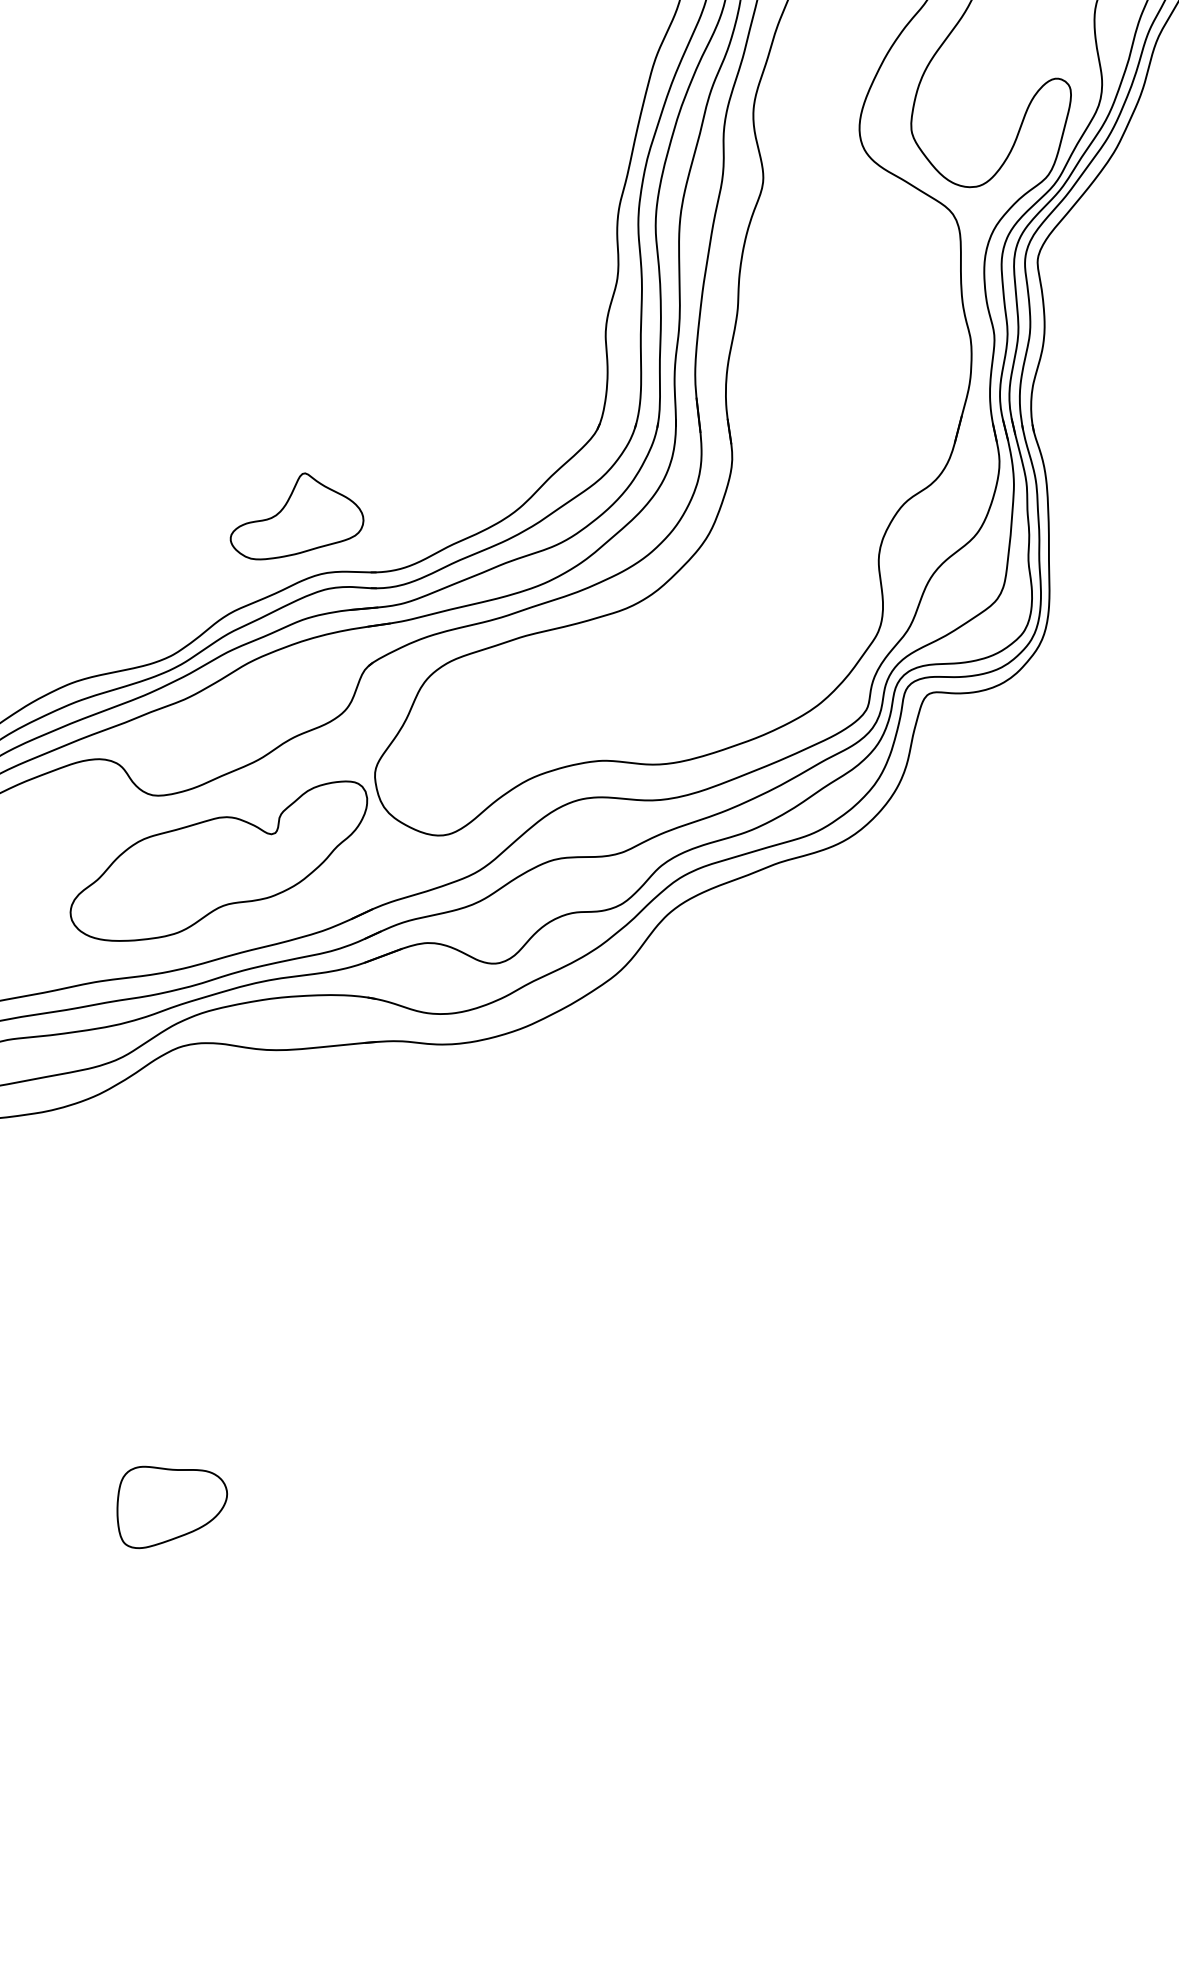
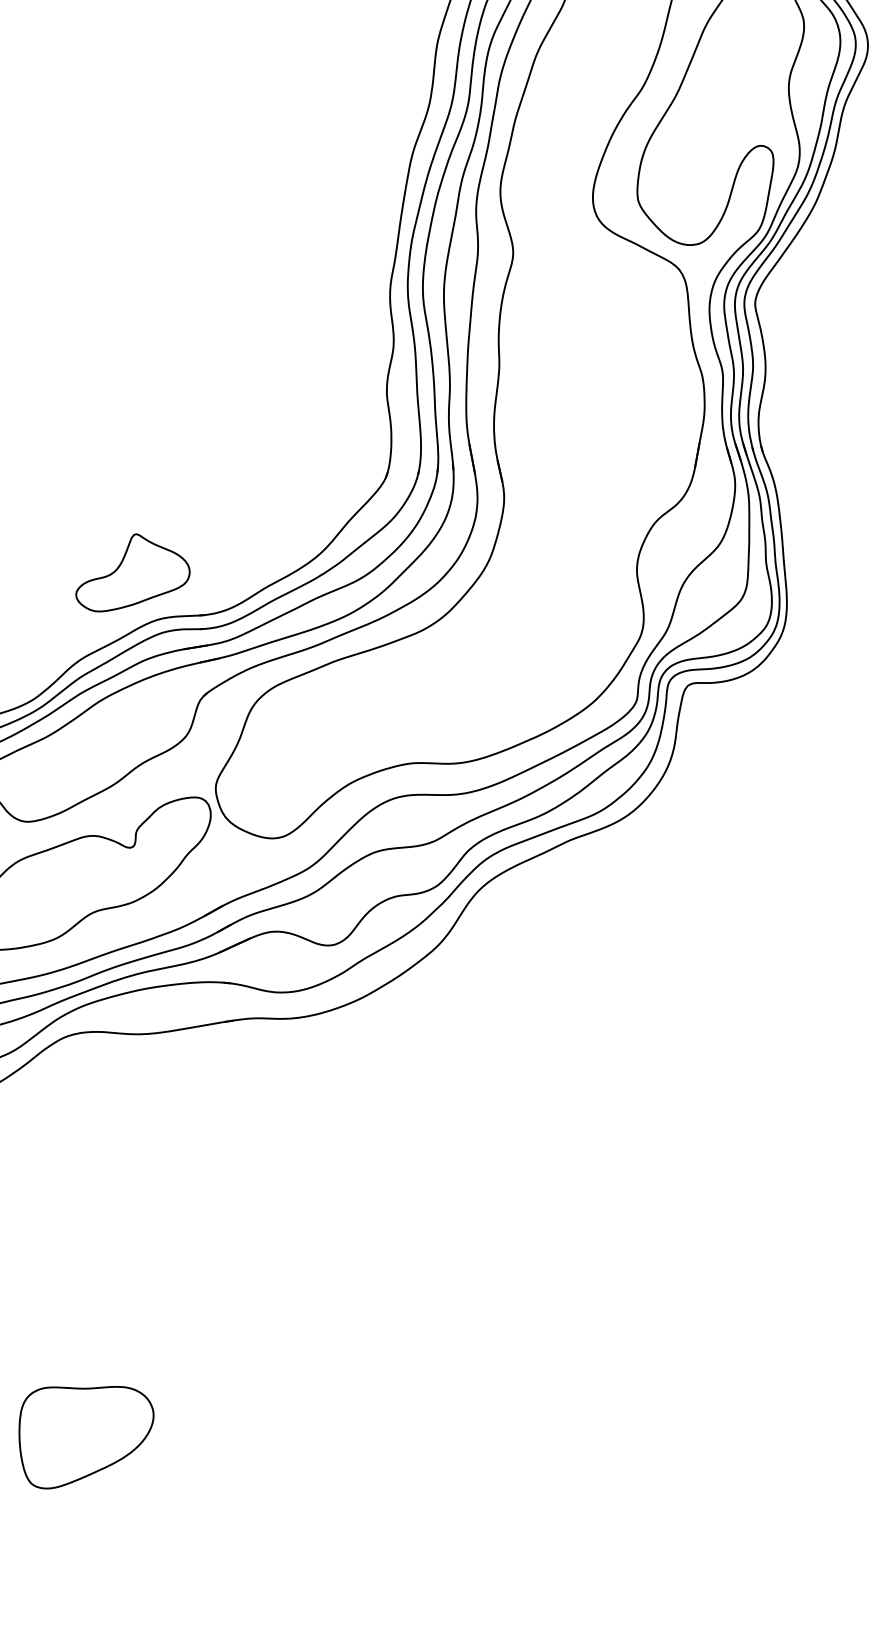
part: (172, 1507) -> (87, 1435), size x1.43

